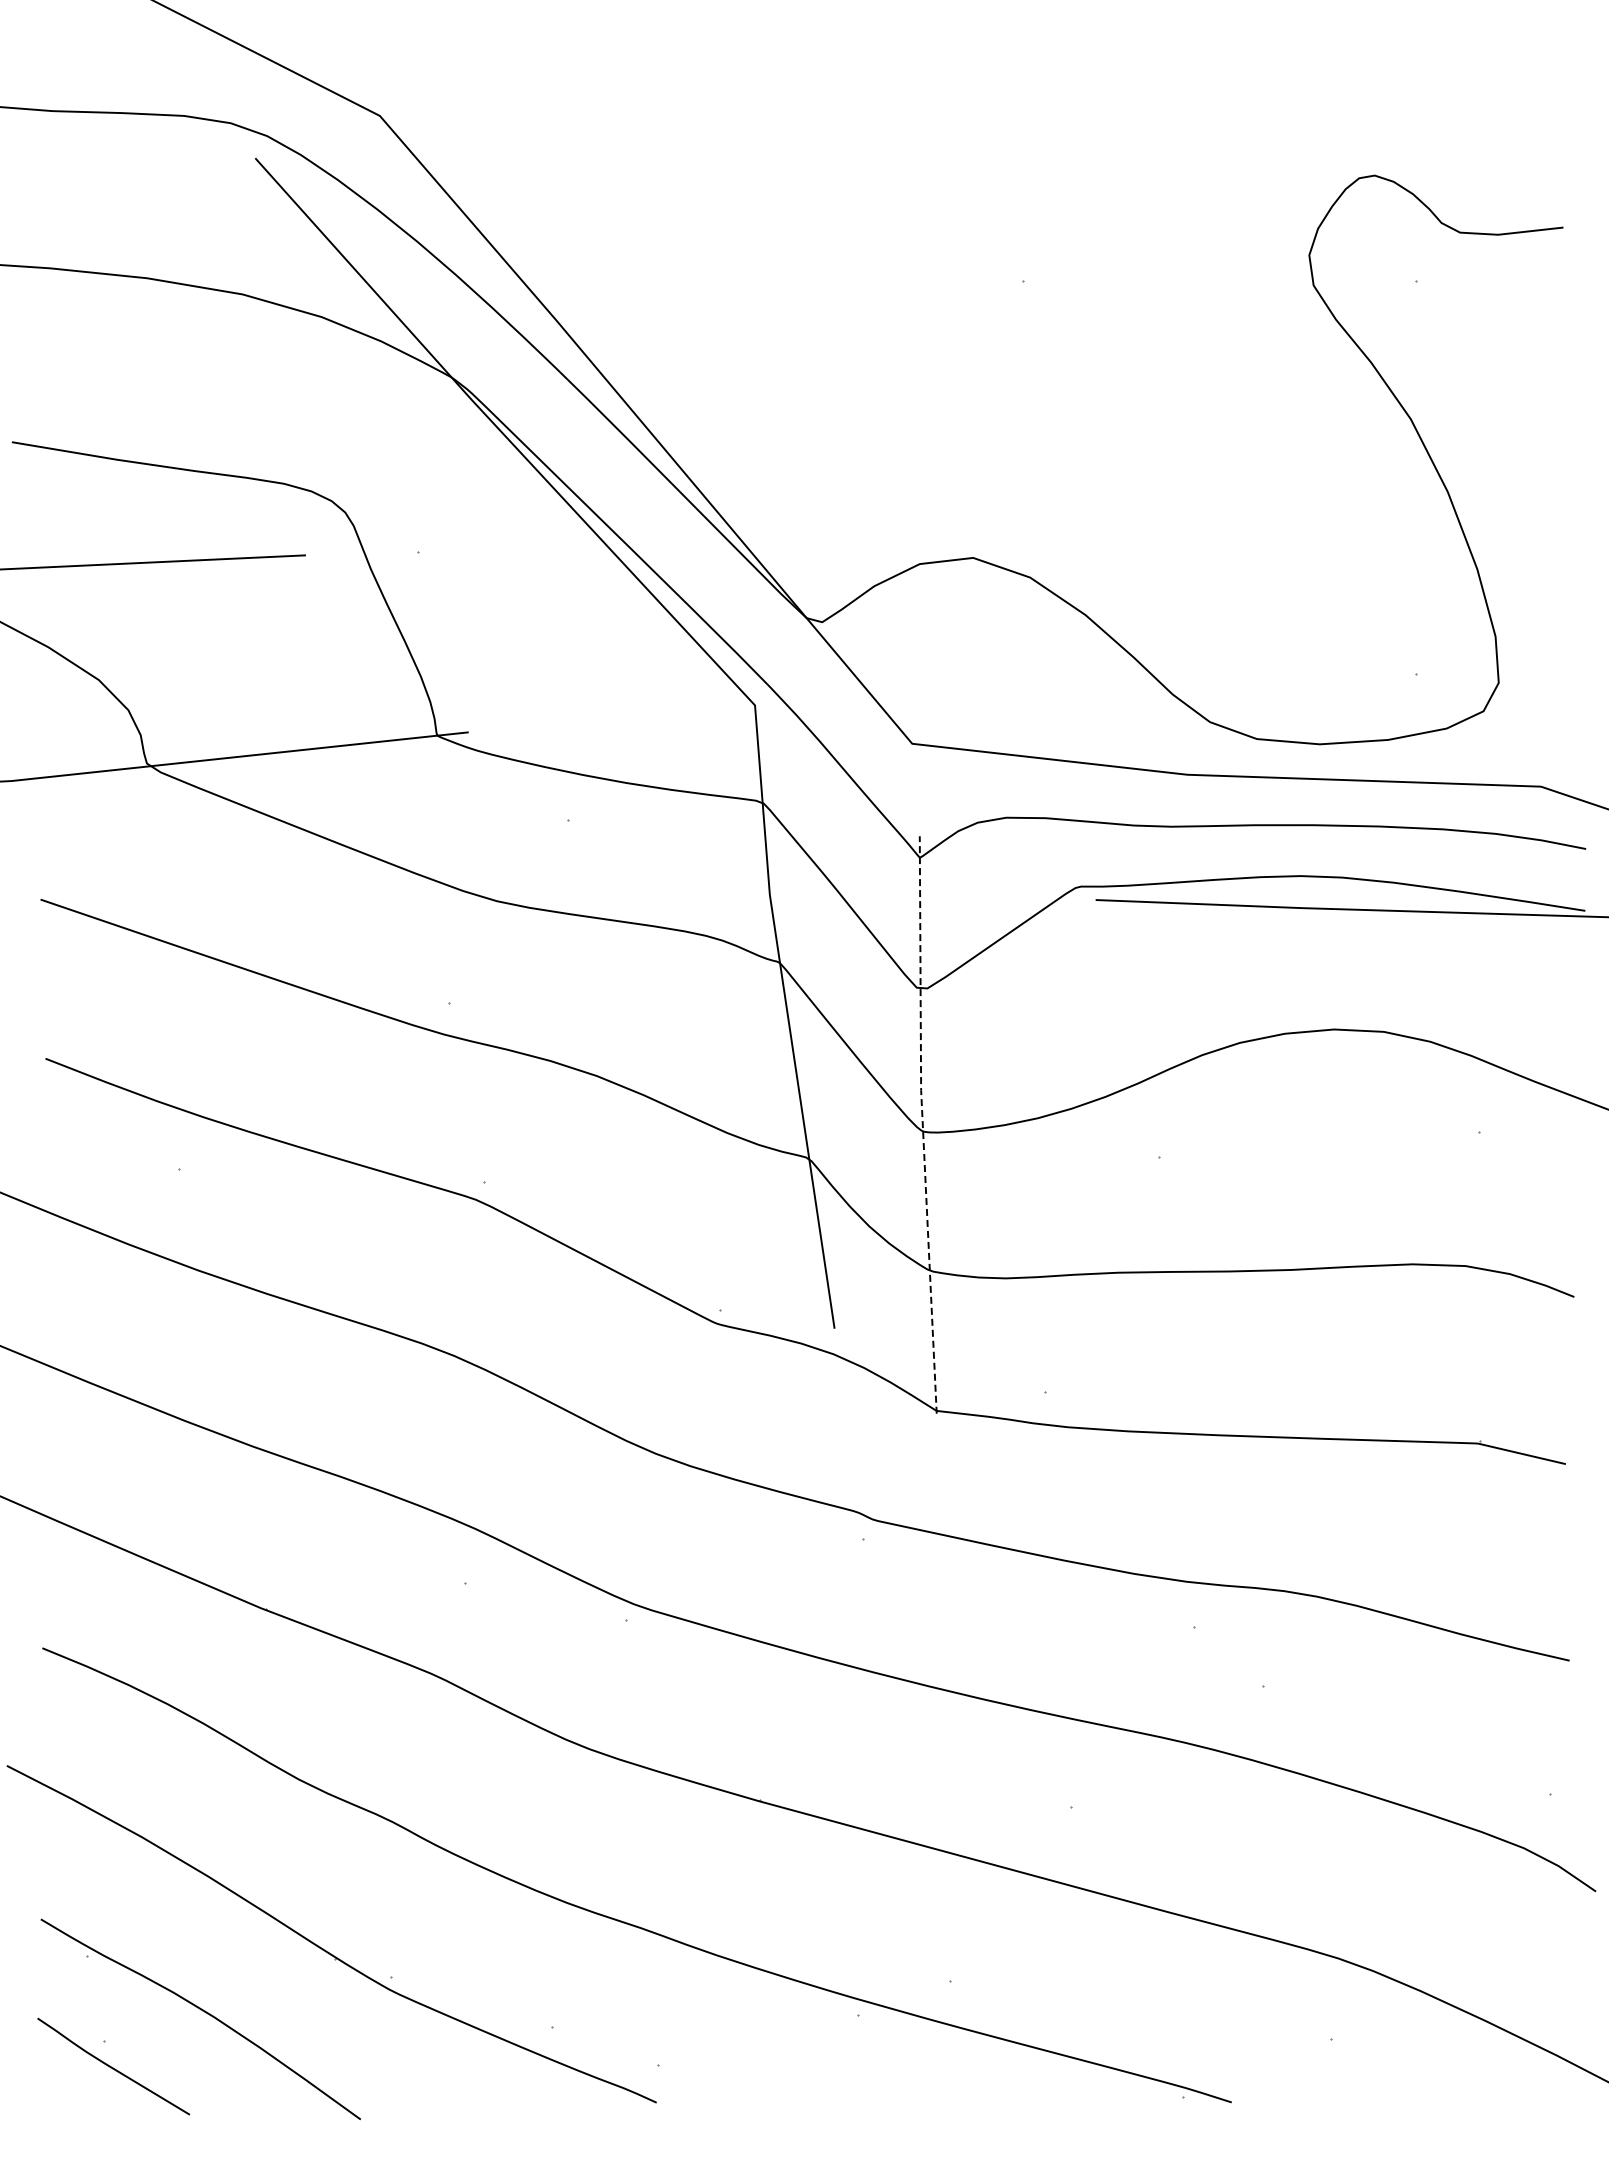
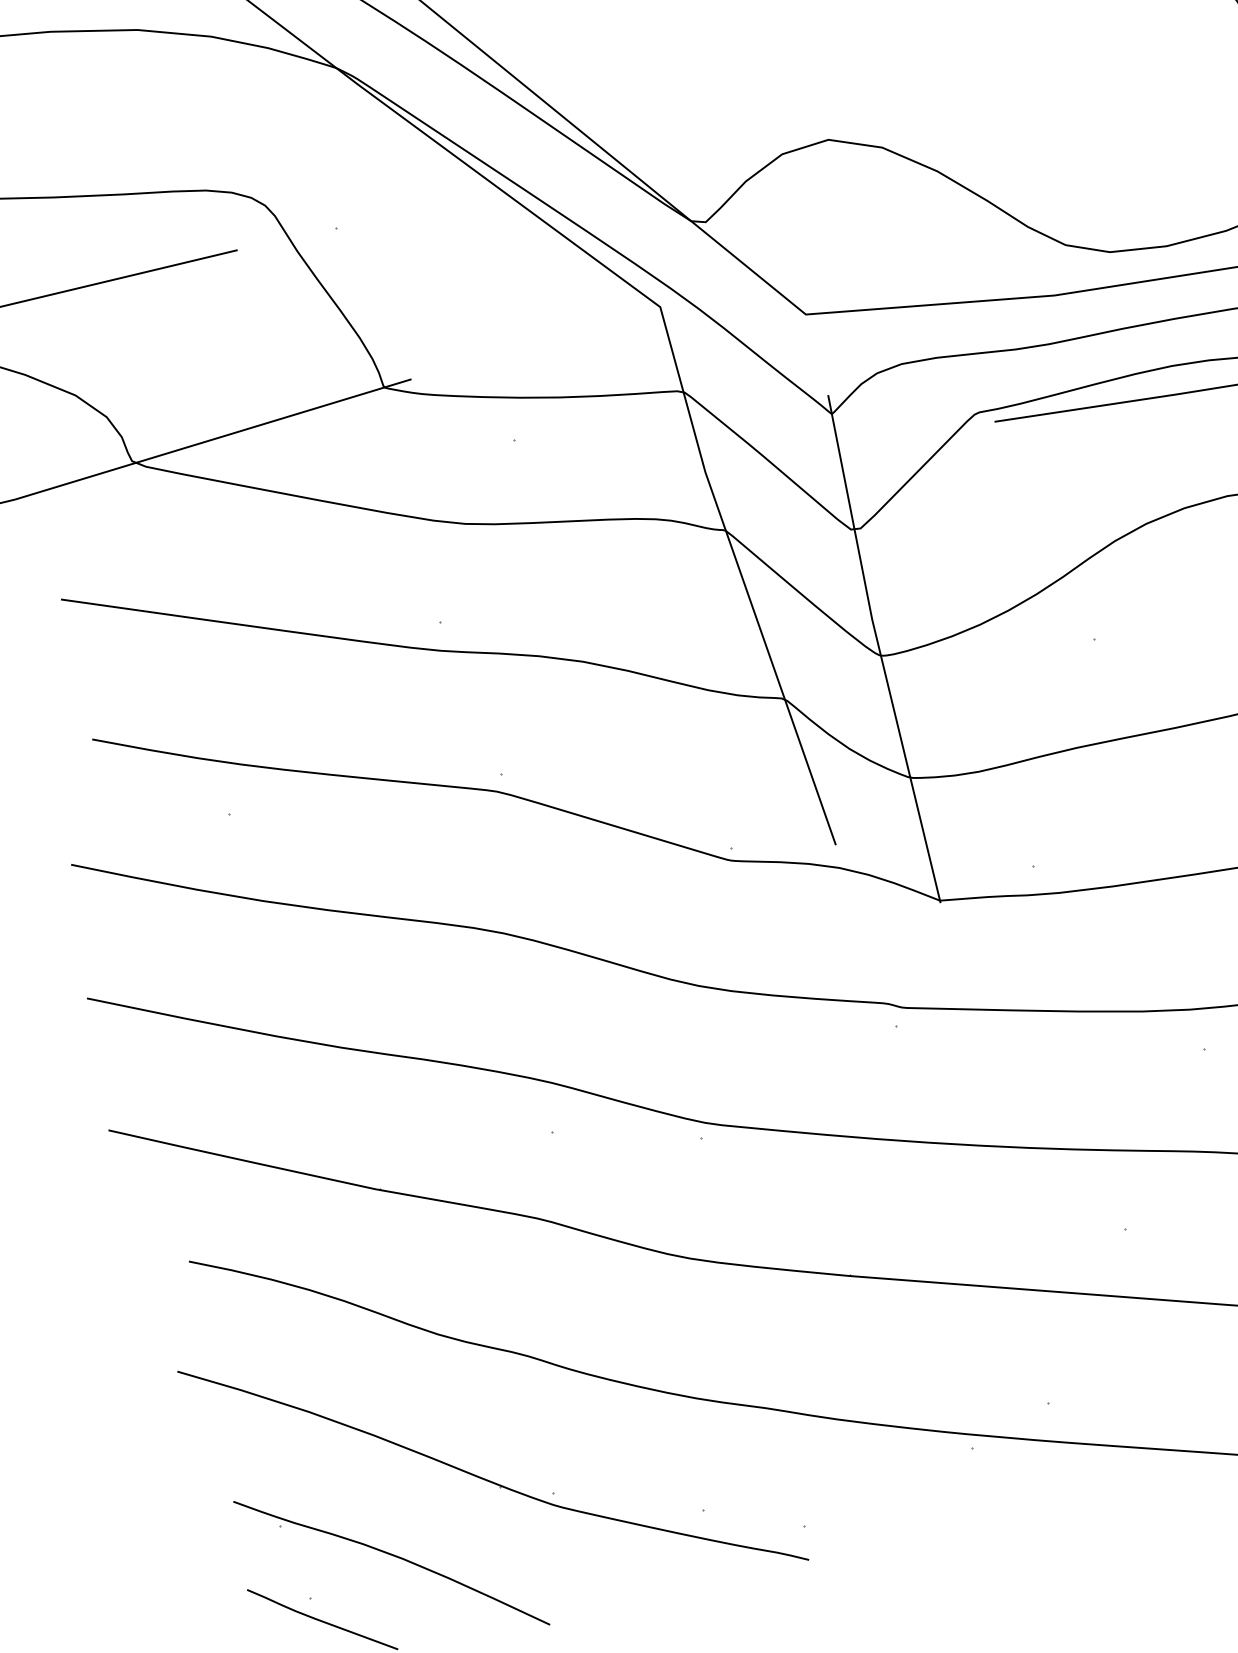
line: (922, 1124) -> (879, 649), dashed -> solid

